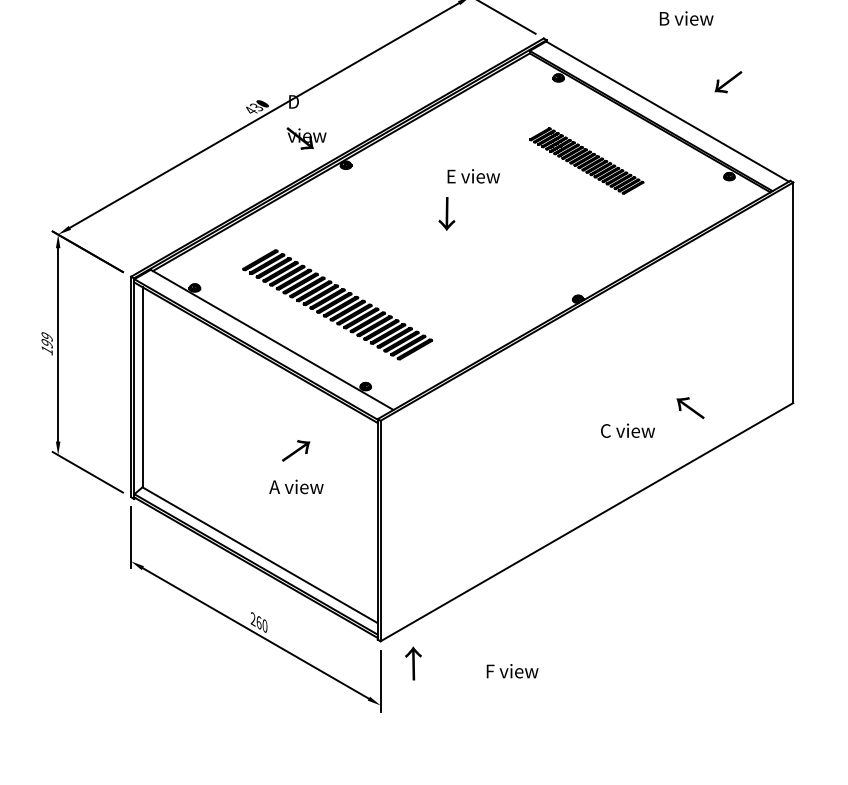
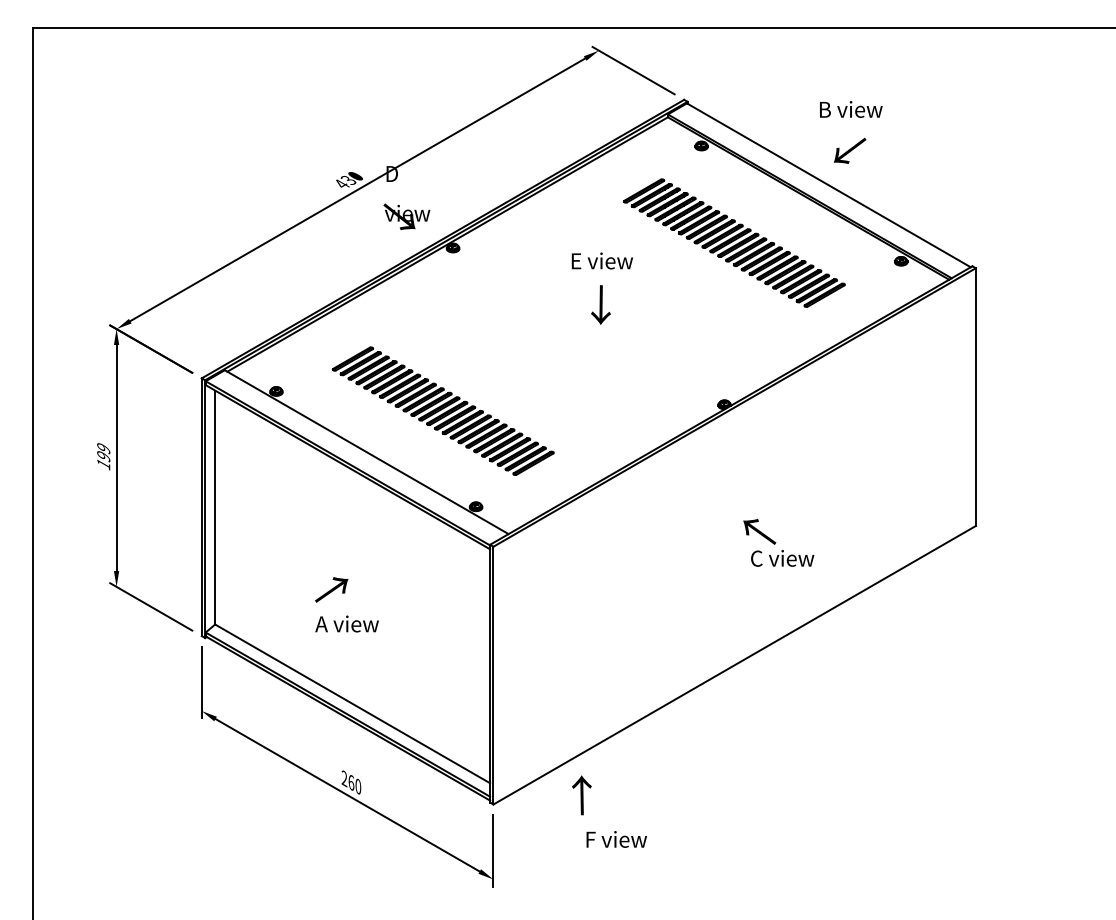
text: (686, 18) -> (851, 109), moved
text: (727, 81) -> (849, 150), moved
part: (586, 160) -> (734, 242), size x1.67
text: (446, 213) -> (600, 304), moved
text: (690, 407) -> (759, 531), moved
text: (295, 450) -> (331, 589), moved
text: (295, 486) -> (346, 623), moved
text: (413, 663) -> (581, 795), moved
text: (512, 671) -> (616, 839), moved

